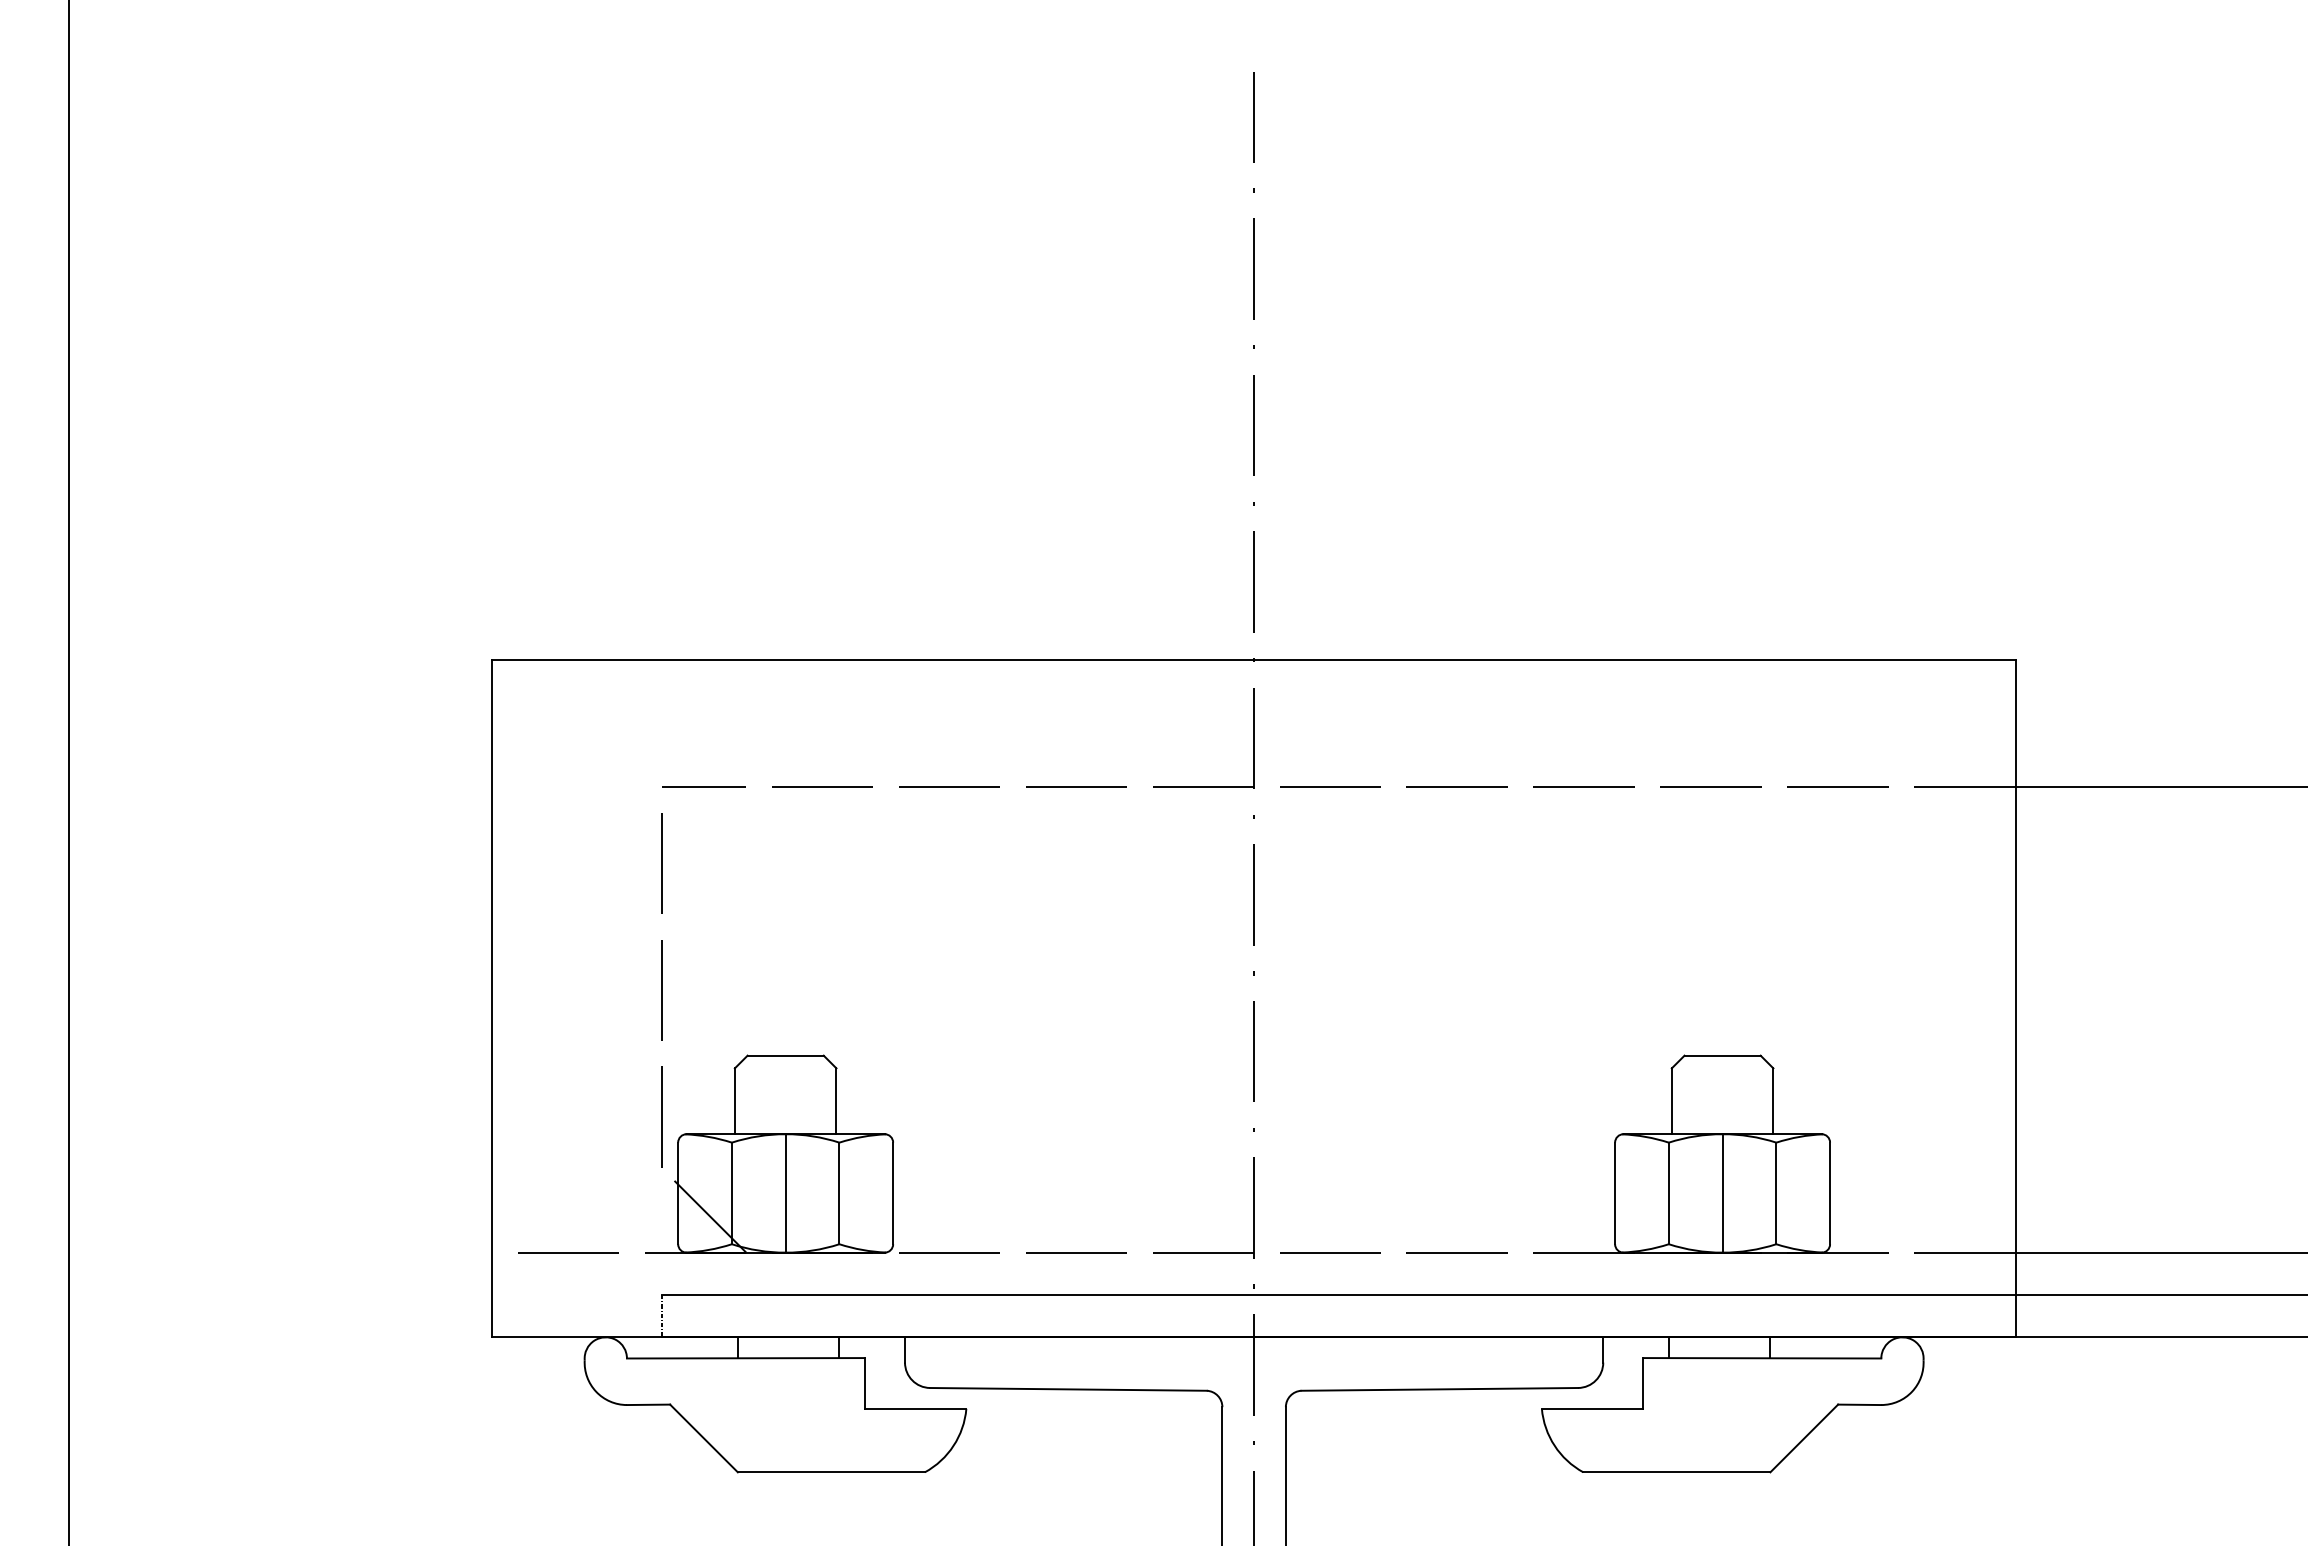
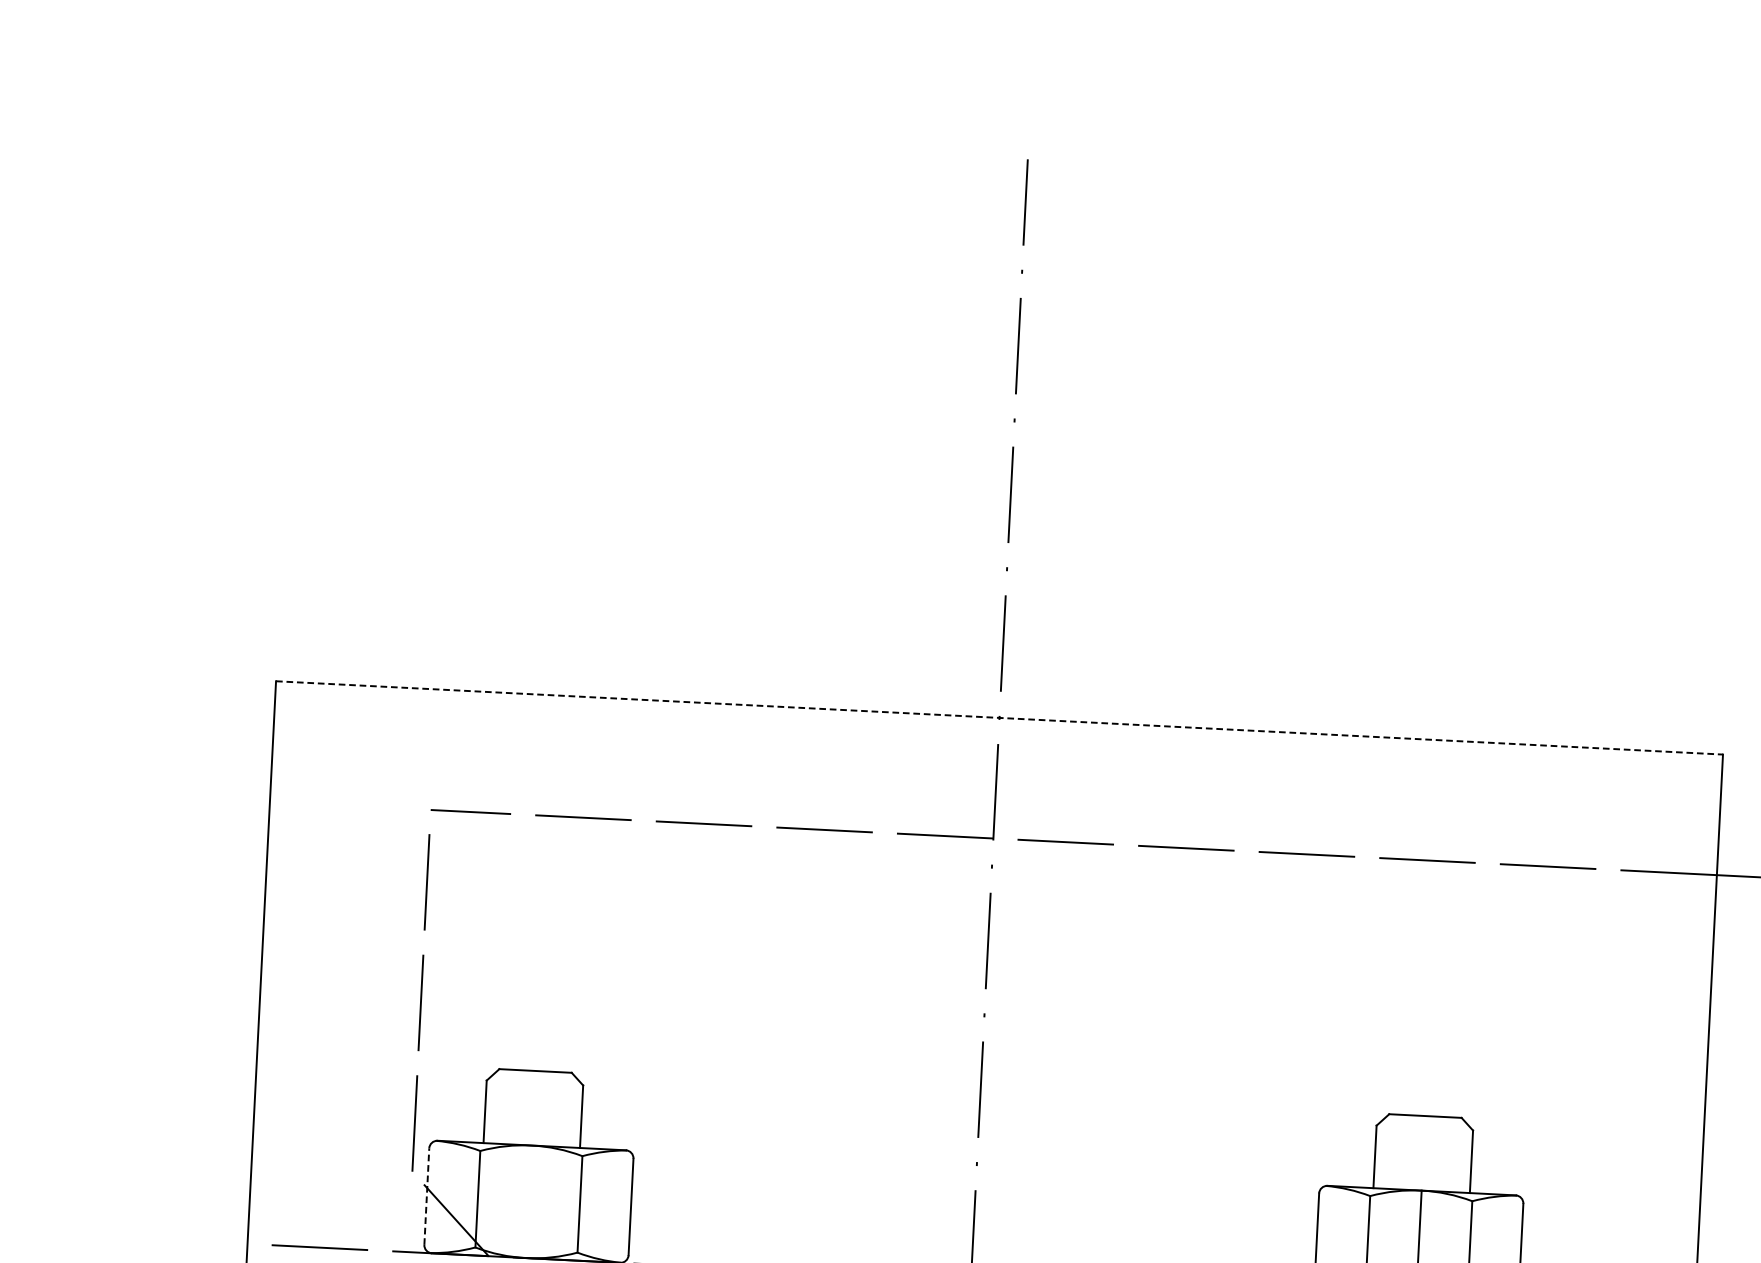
line: (1254, 660) -> (999, 718), solid -> dashed
line: (678, 1193) -> (427, 1196), solid -> dashed
line: (785, 1193) -> (528, 1201), removed

